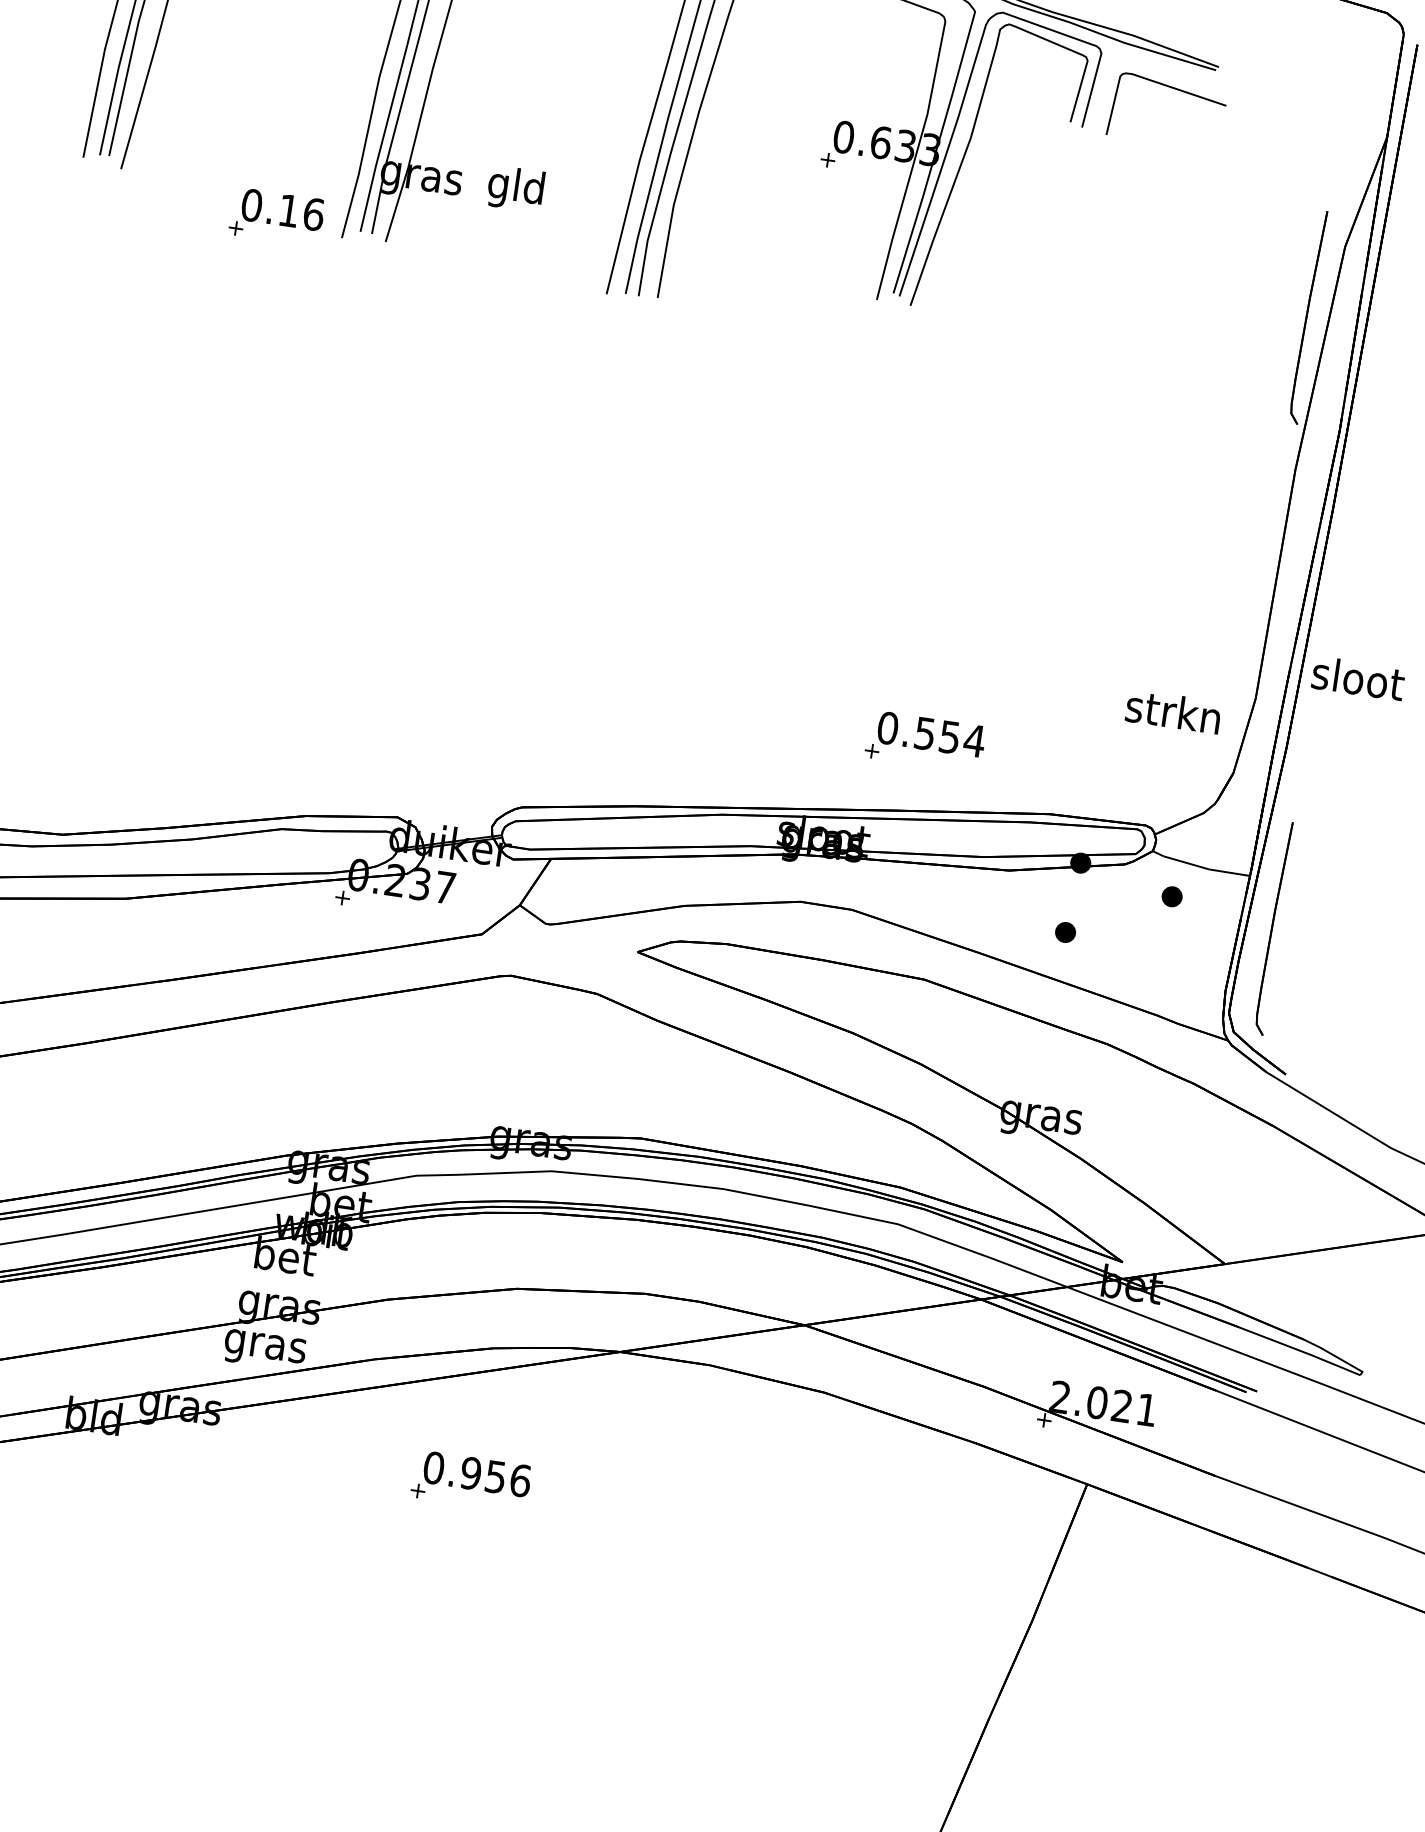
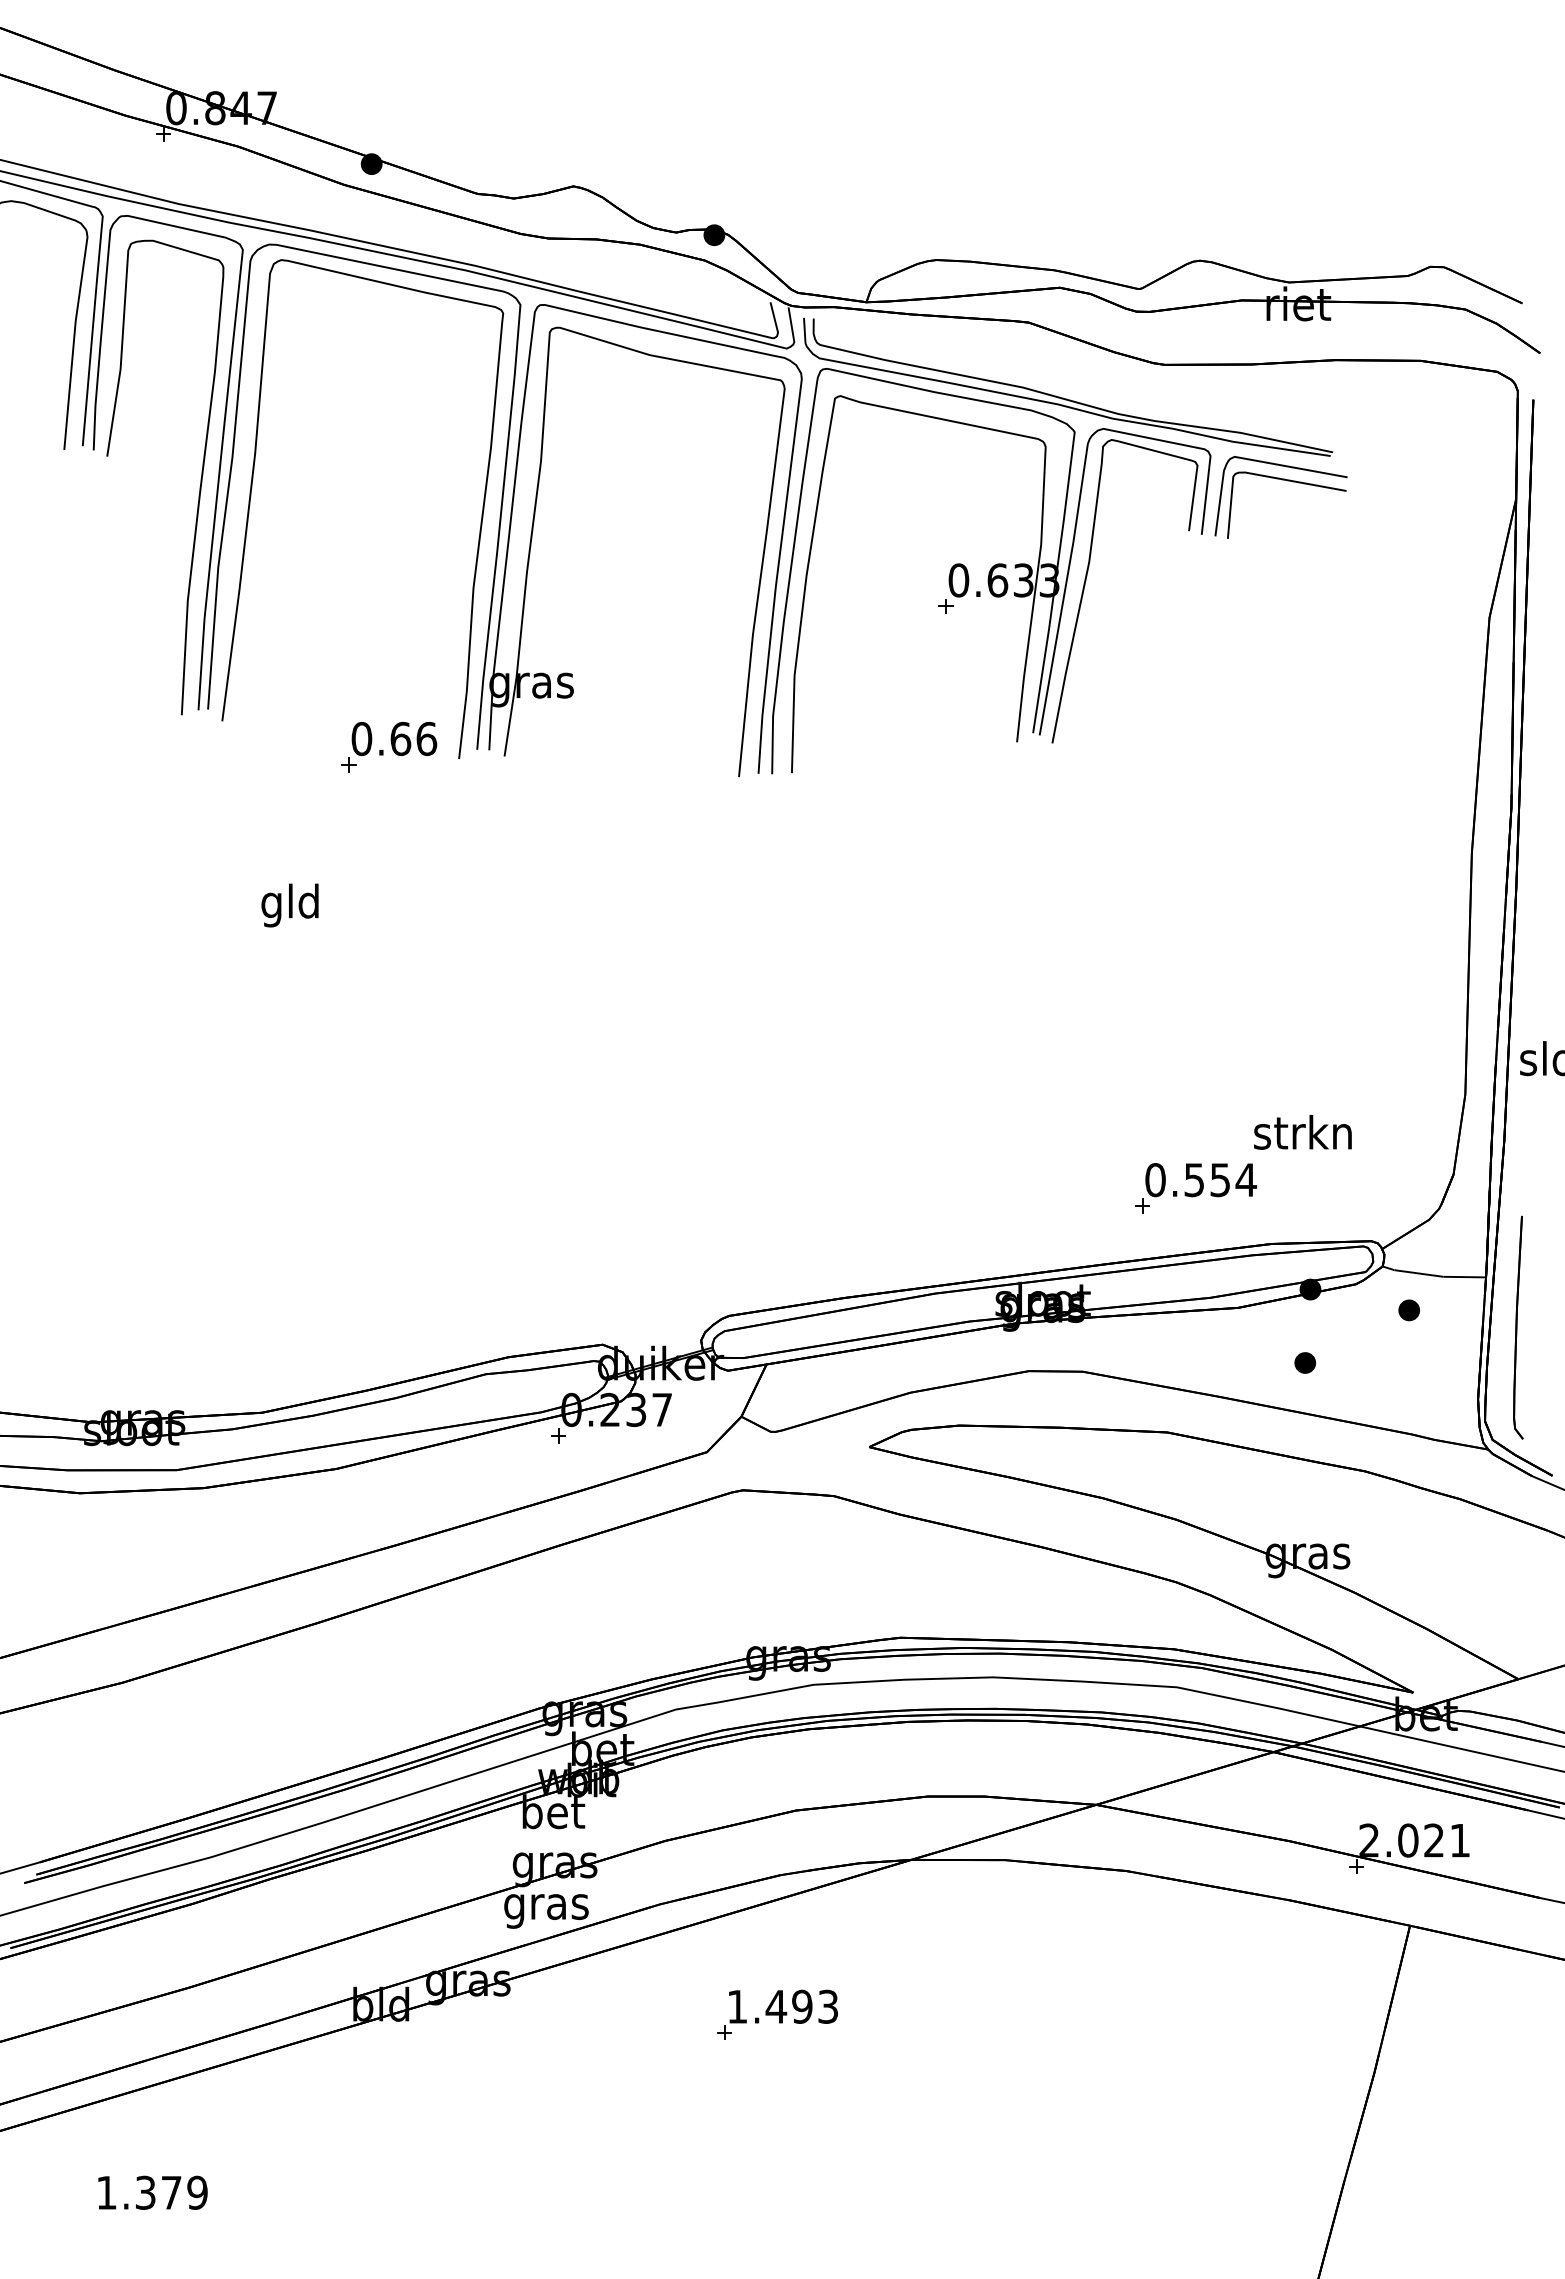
curve: (1172, 75) -> (1286, 467), added
text: (515, 188) -> (289, 905), moved
text: (288, 210) -> (400, 738), 0.16 -> 0.66
part: (1308, 317) -> (1462, 695), removed
text: (1173, 711) -> (1302, 1132), moved
part: (924, 741) -> (1195, 1188), moved
text: (476, 1473) -> (782, 2006), 0.956 -> 1.493

